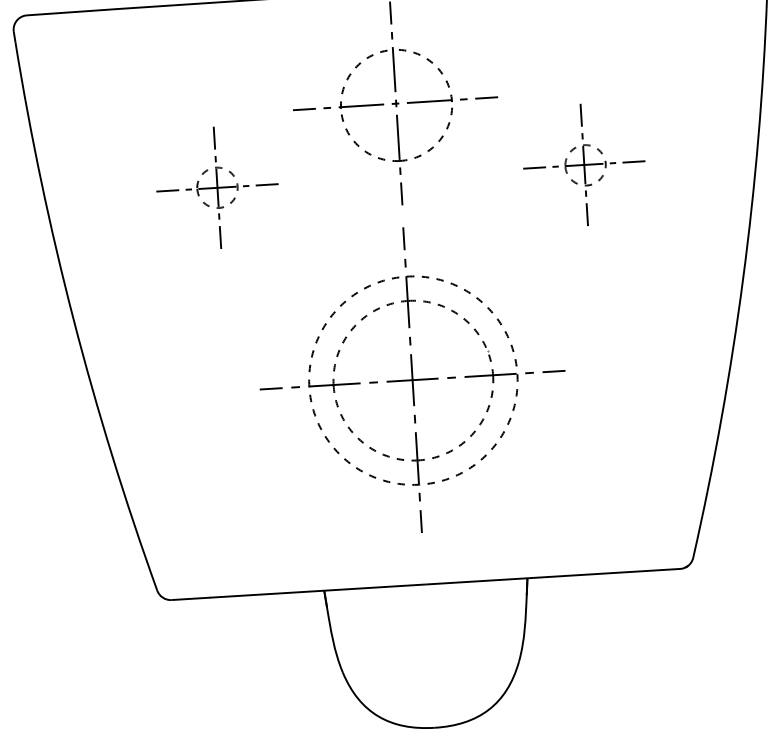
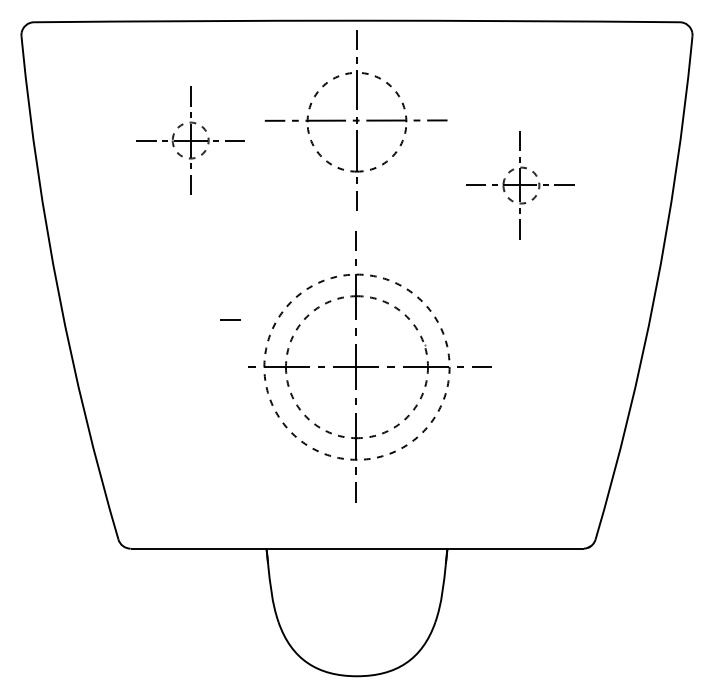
part: (217, 187) -> (190, 140), moved
line: (271, 388) -> (230, 319), moved

